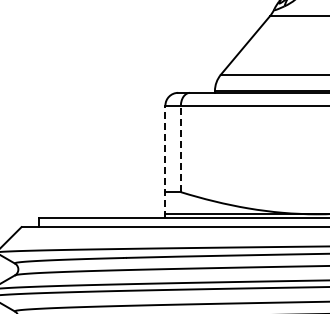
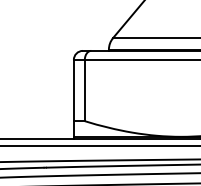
line: (180, 148) -> (84, 90), dashed -> solid
line: (165, 161) -> (73, 99), dashed -> solid

